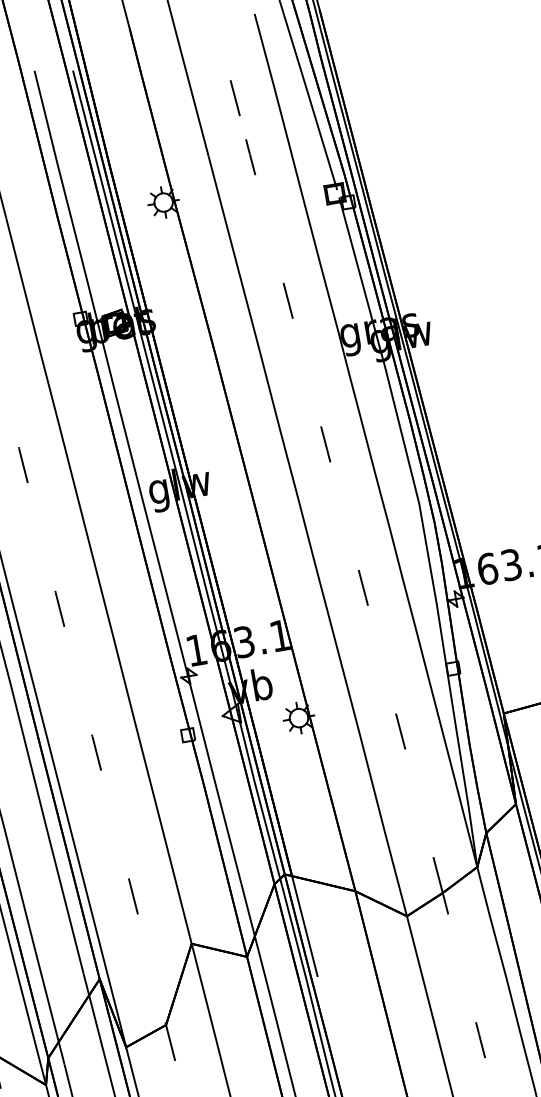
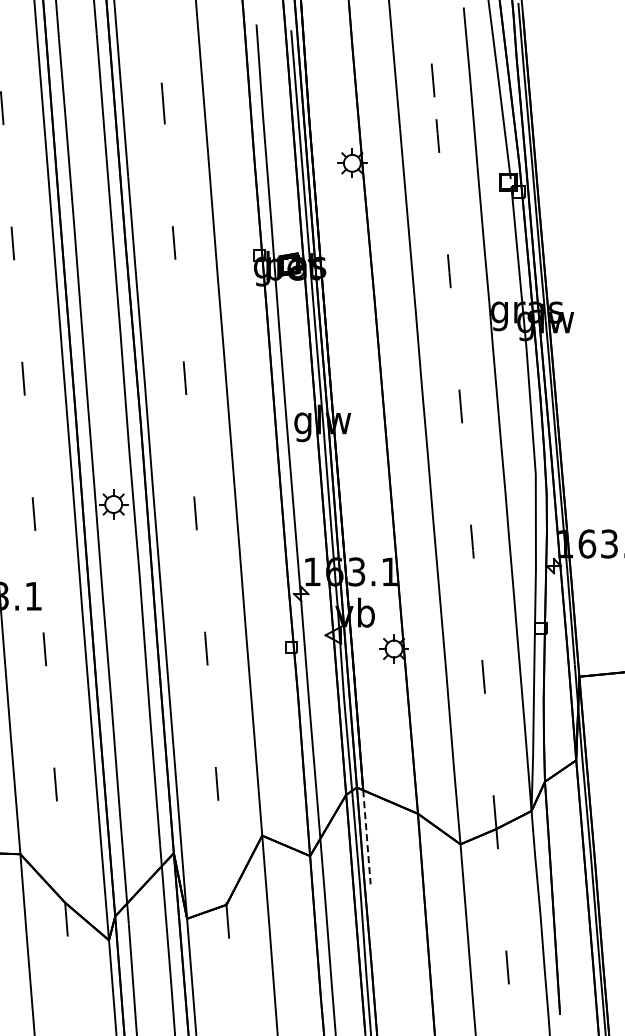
line: (304, 926) -> (366, 837), solid -> dashed

